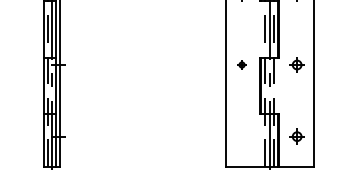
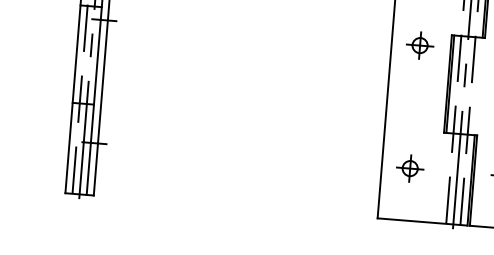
part: (241, 64) -> (419, 44), size x1.67
part: (241, 136) -> (409, 168), added

